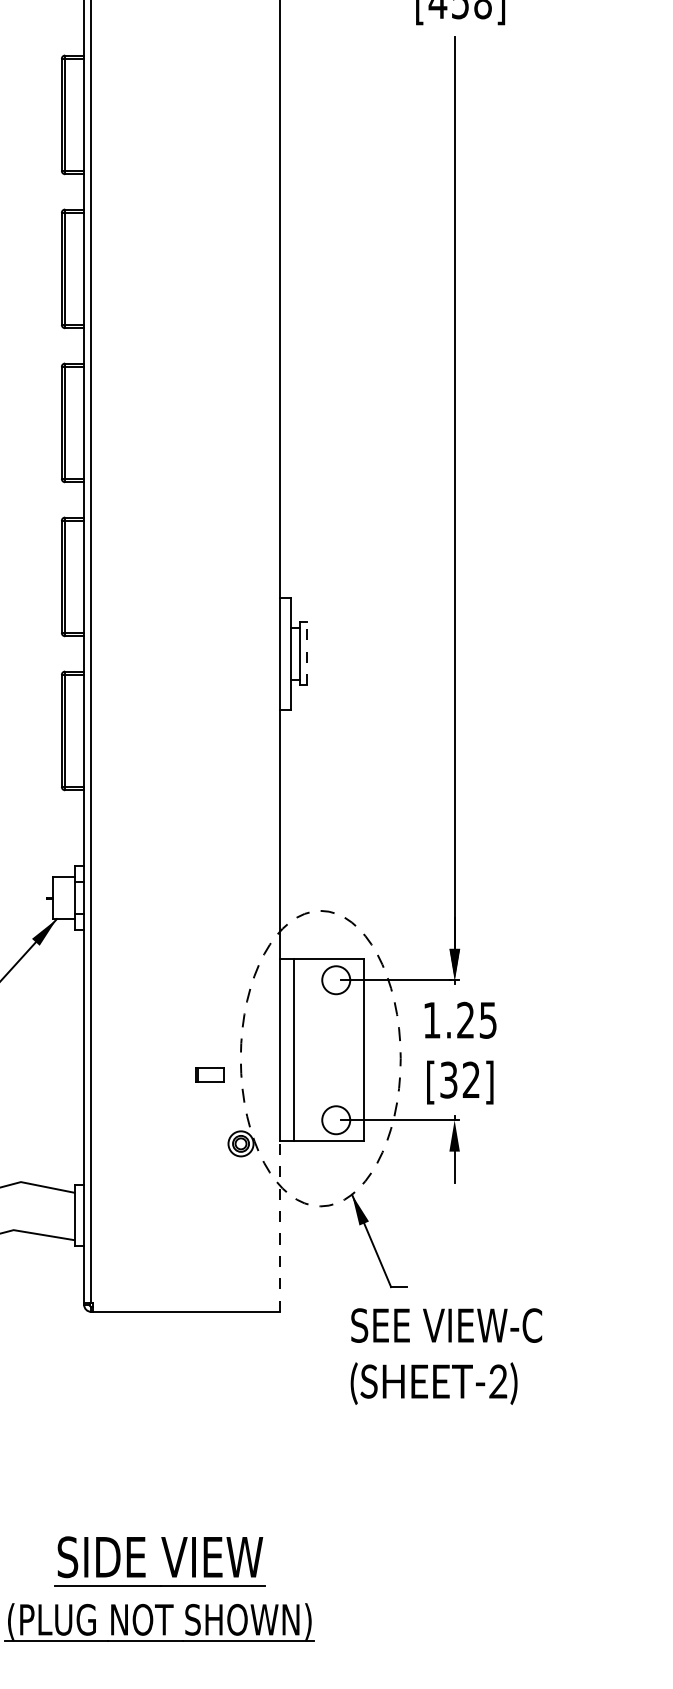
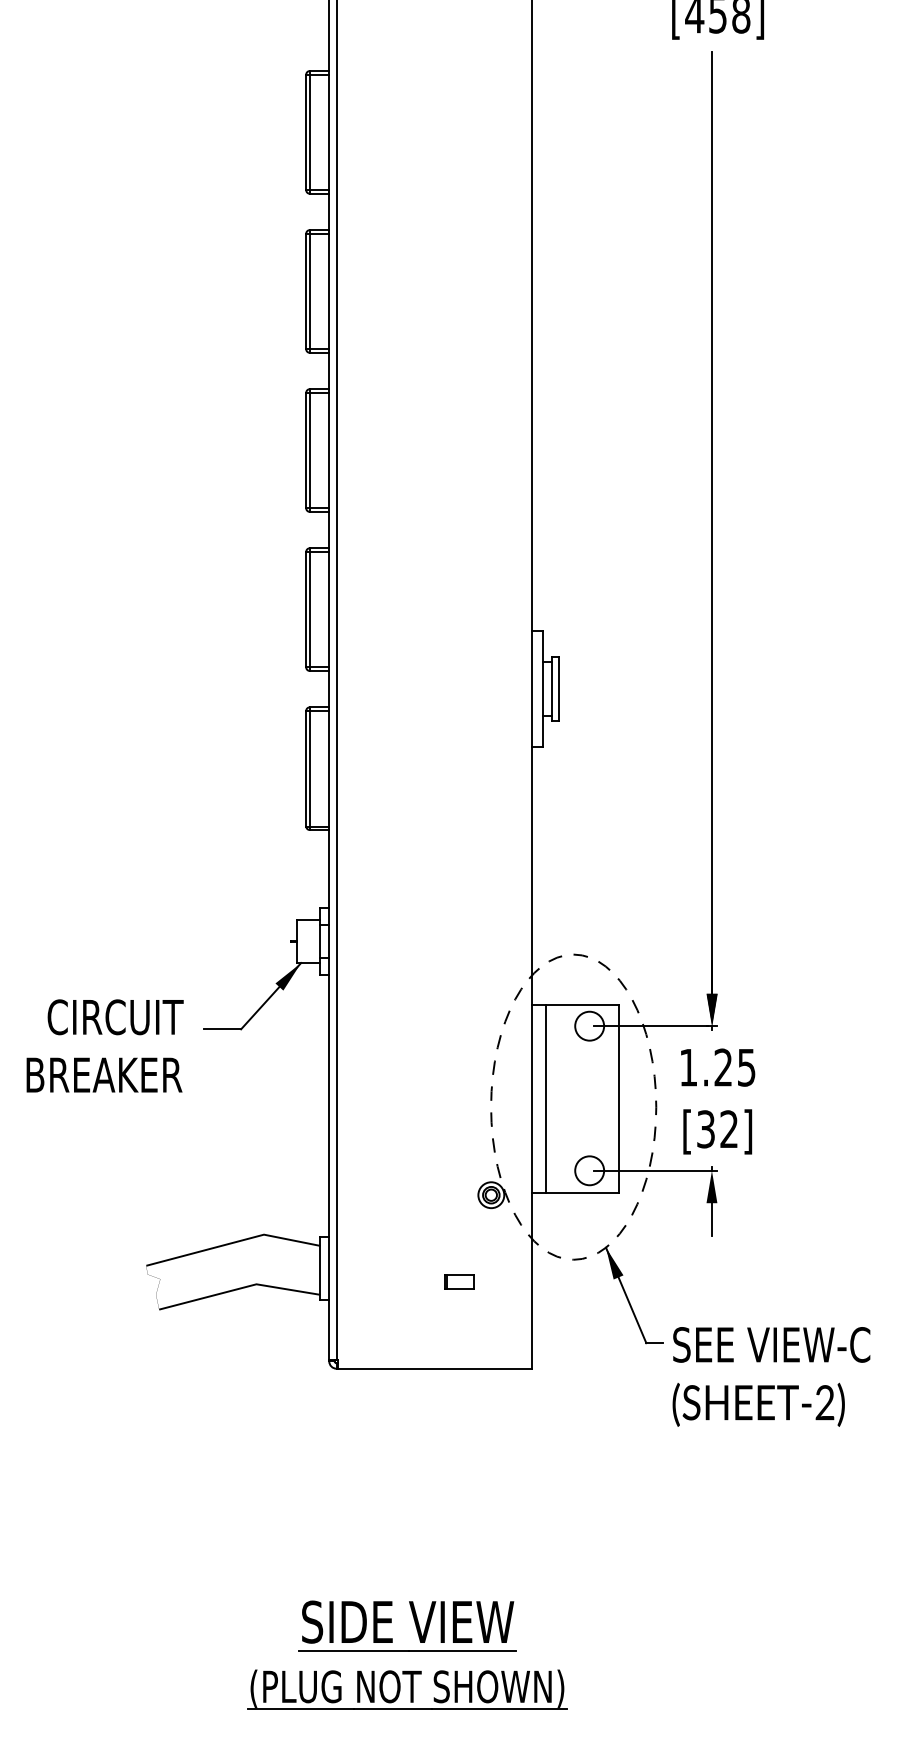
line: (307, 653) -> (559, 688), dashed -> solid
part: (210, 1074) -> (459, 1281), moved
line: (279, 1226) -> (531, 1280), dashed -> solid
text: (446, 1356) -> (771, 1376), moved

